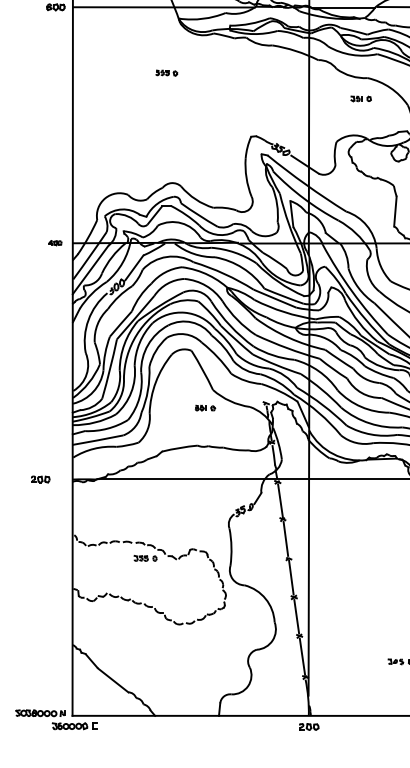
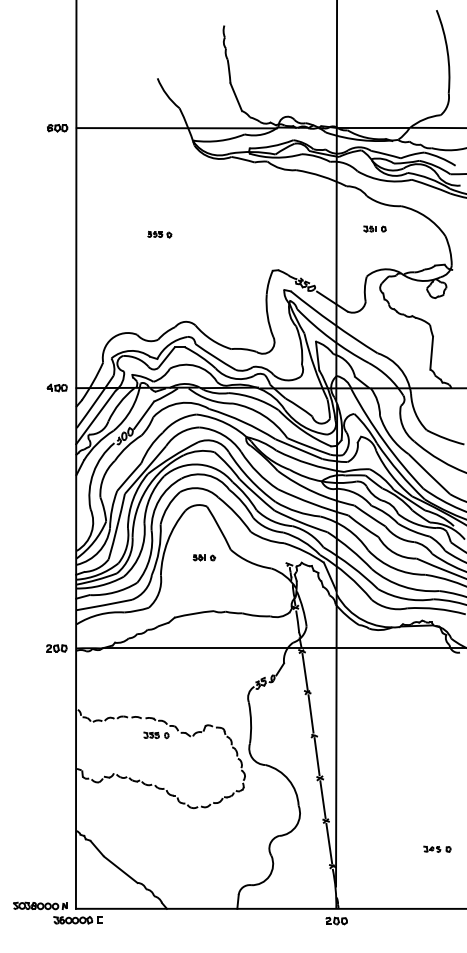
part: (166, 72) -> (159, 234), moved
part: (360, 98) -> (374, 228), moved
part: (54, 242) -> (56, 387), size x1.43
part: (205, 407) -> (204, 557), moved
part: (40, 479) -> (56, 648), moved

